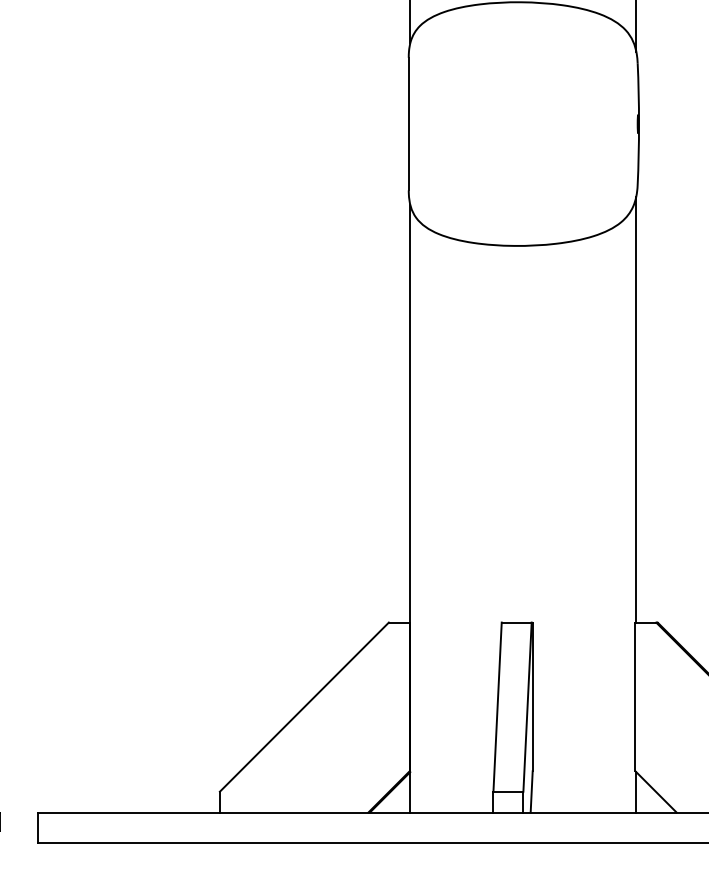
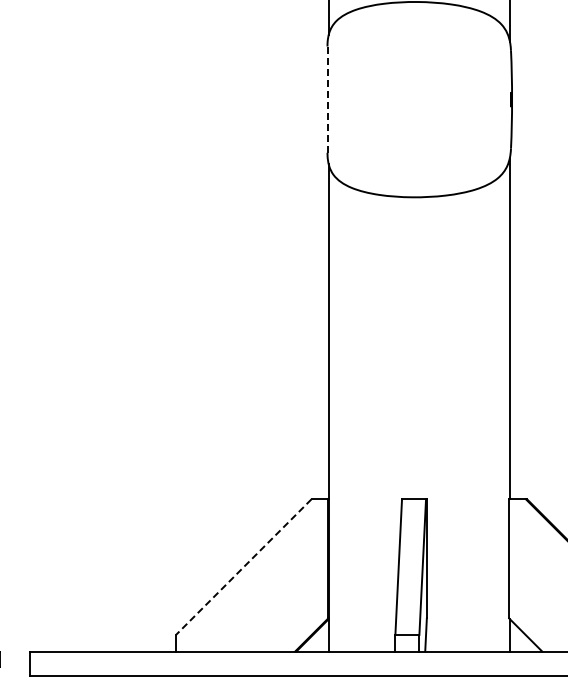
line: (408, 123) -> (327, 99), solid -> dashed
line: (303, 707) -> (243, 567), solid -> dashed

